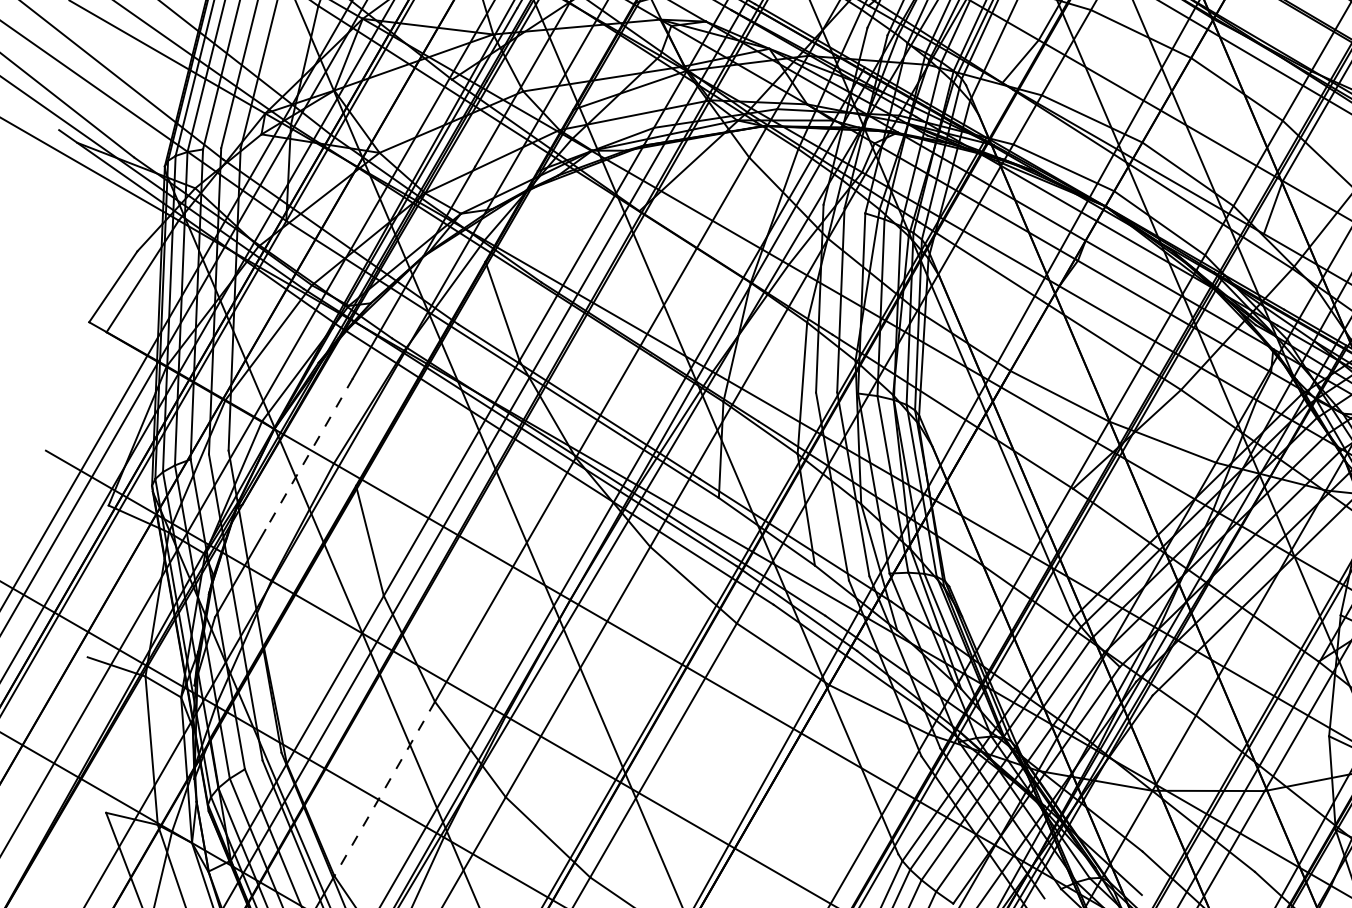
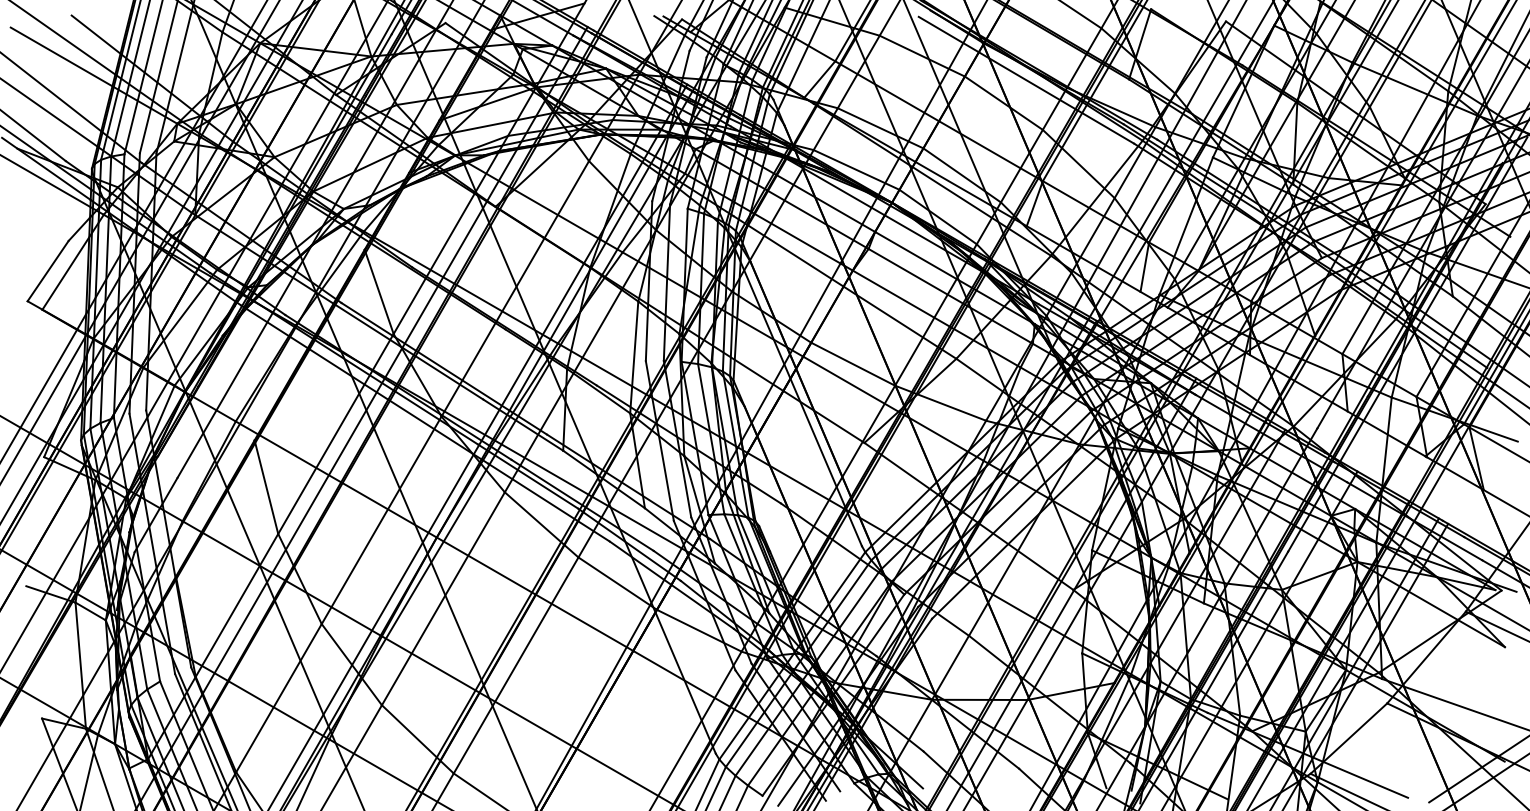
line: (308, 454) -> (214, 413), dashed -> solid
line: (384, 789) -> (278, 698), dashed -> solid

